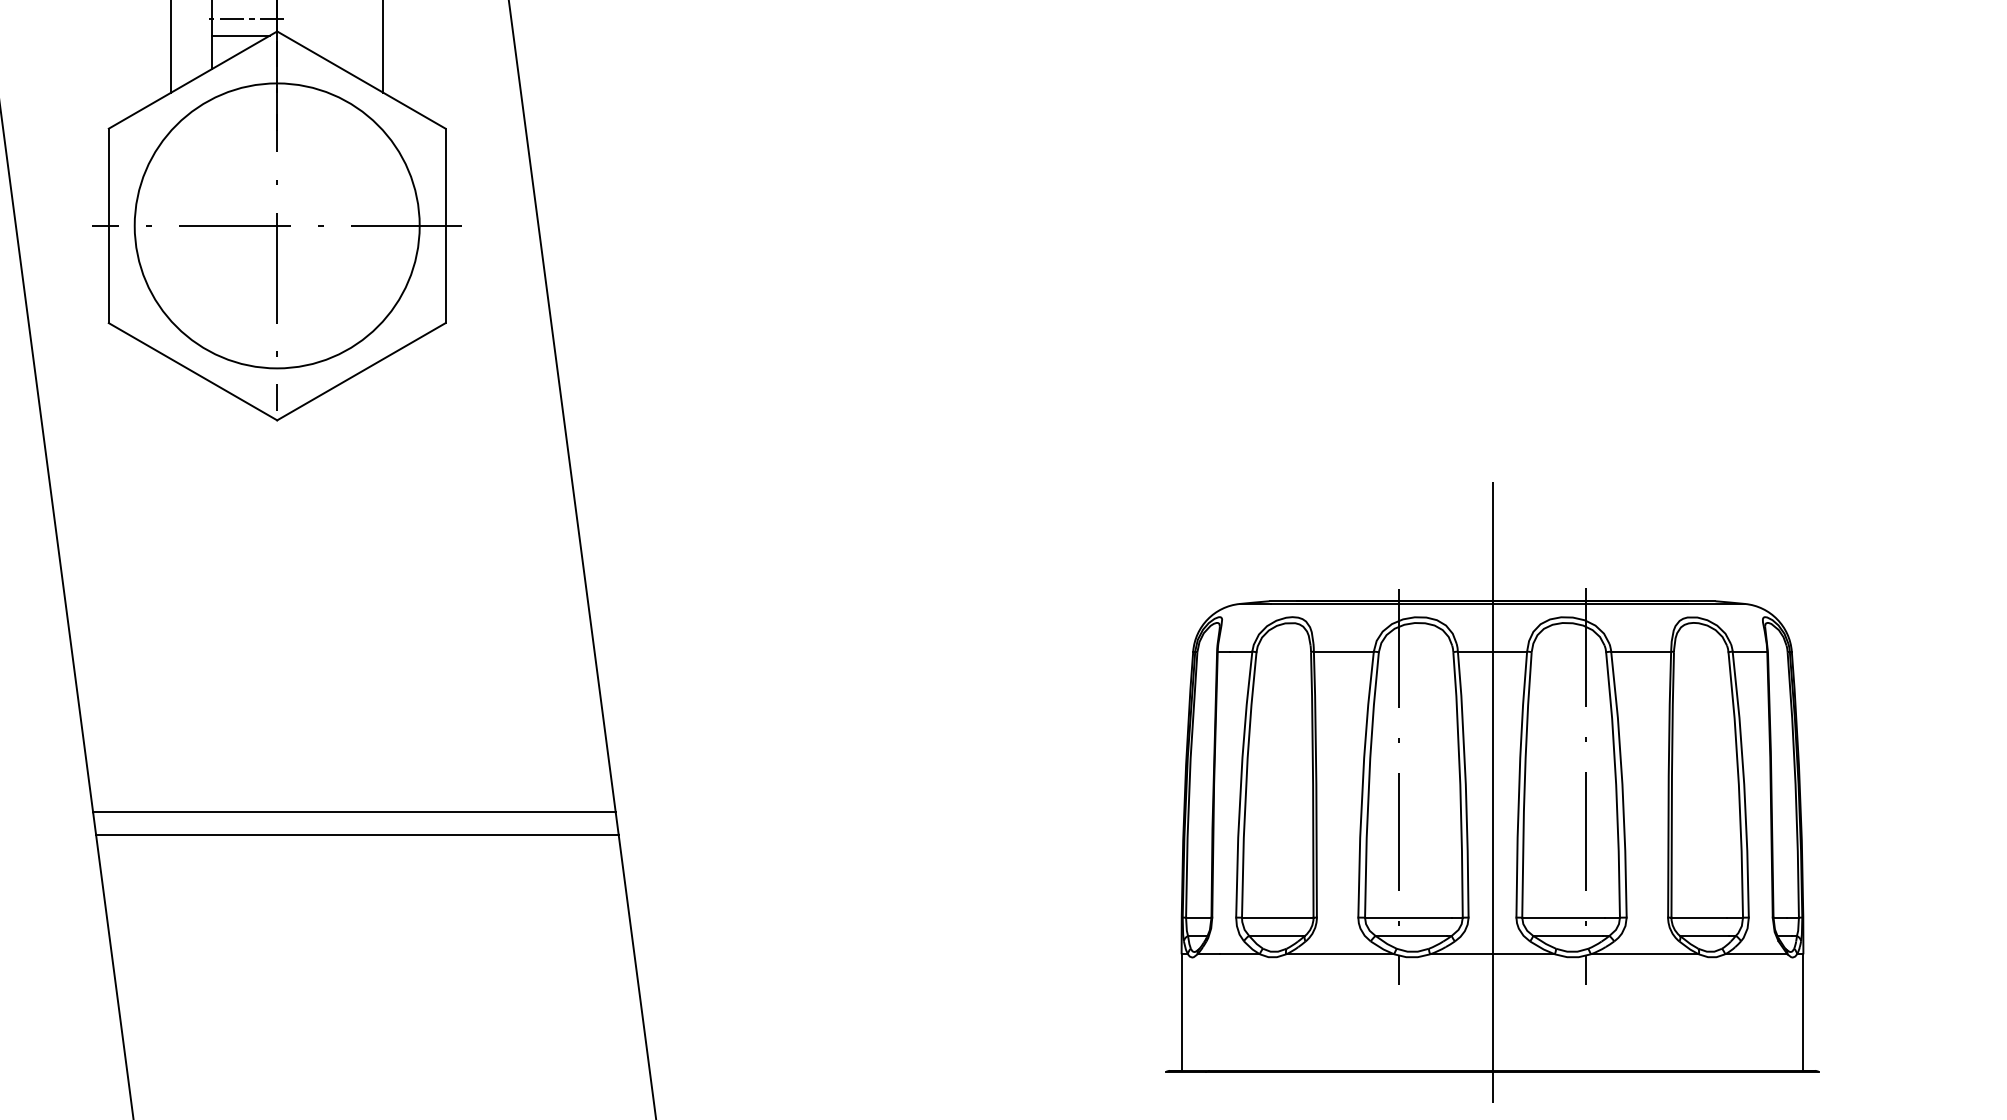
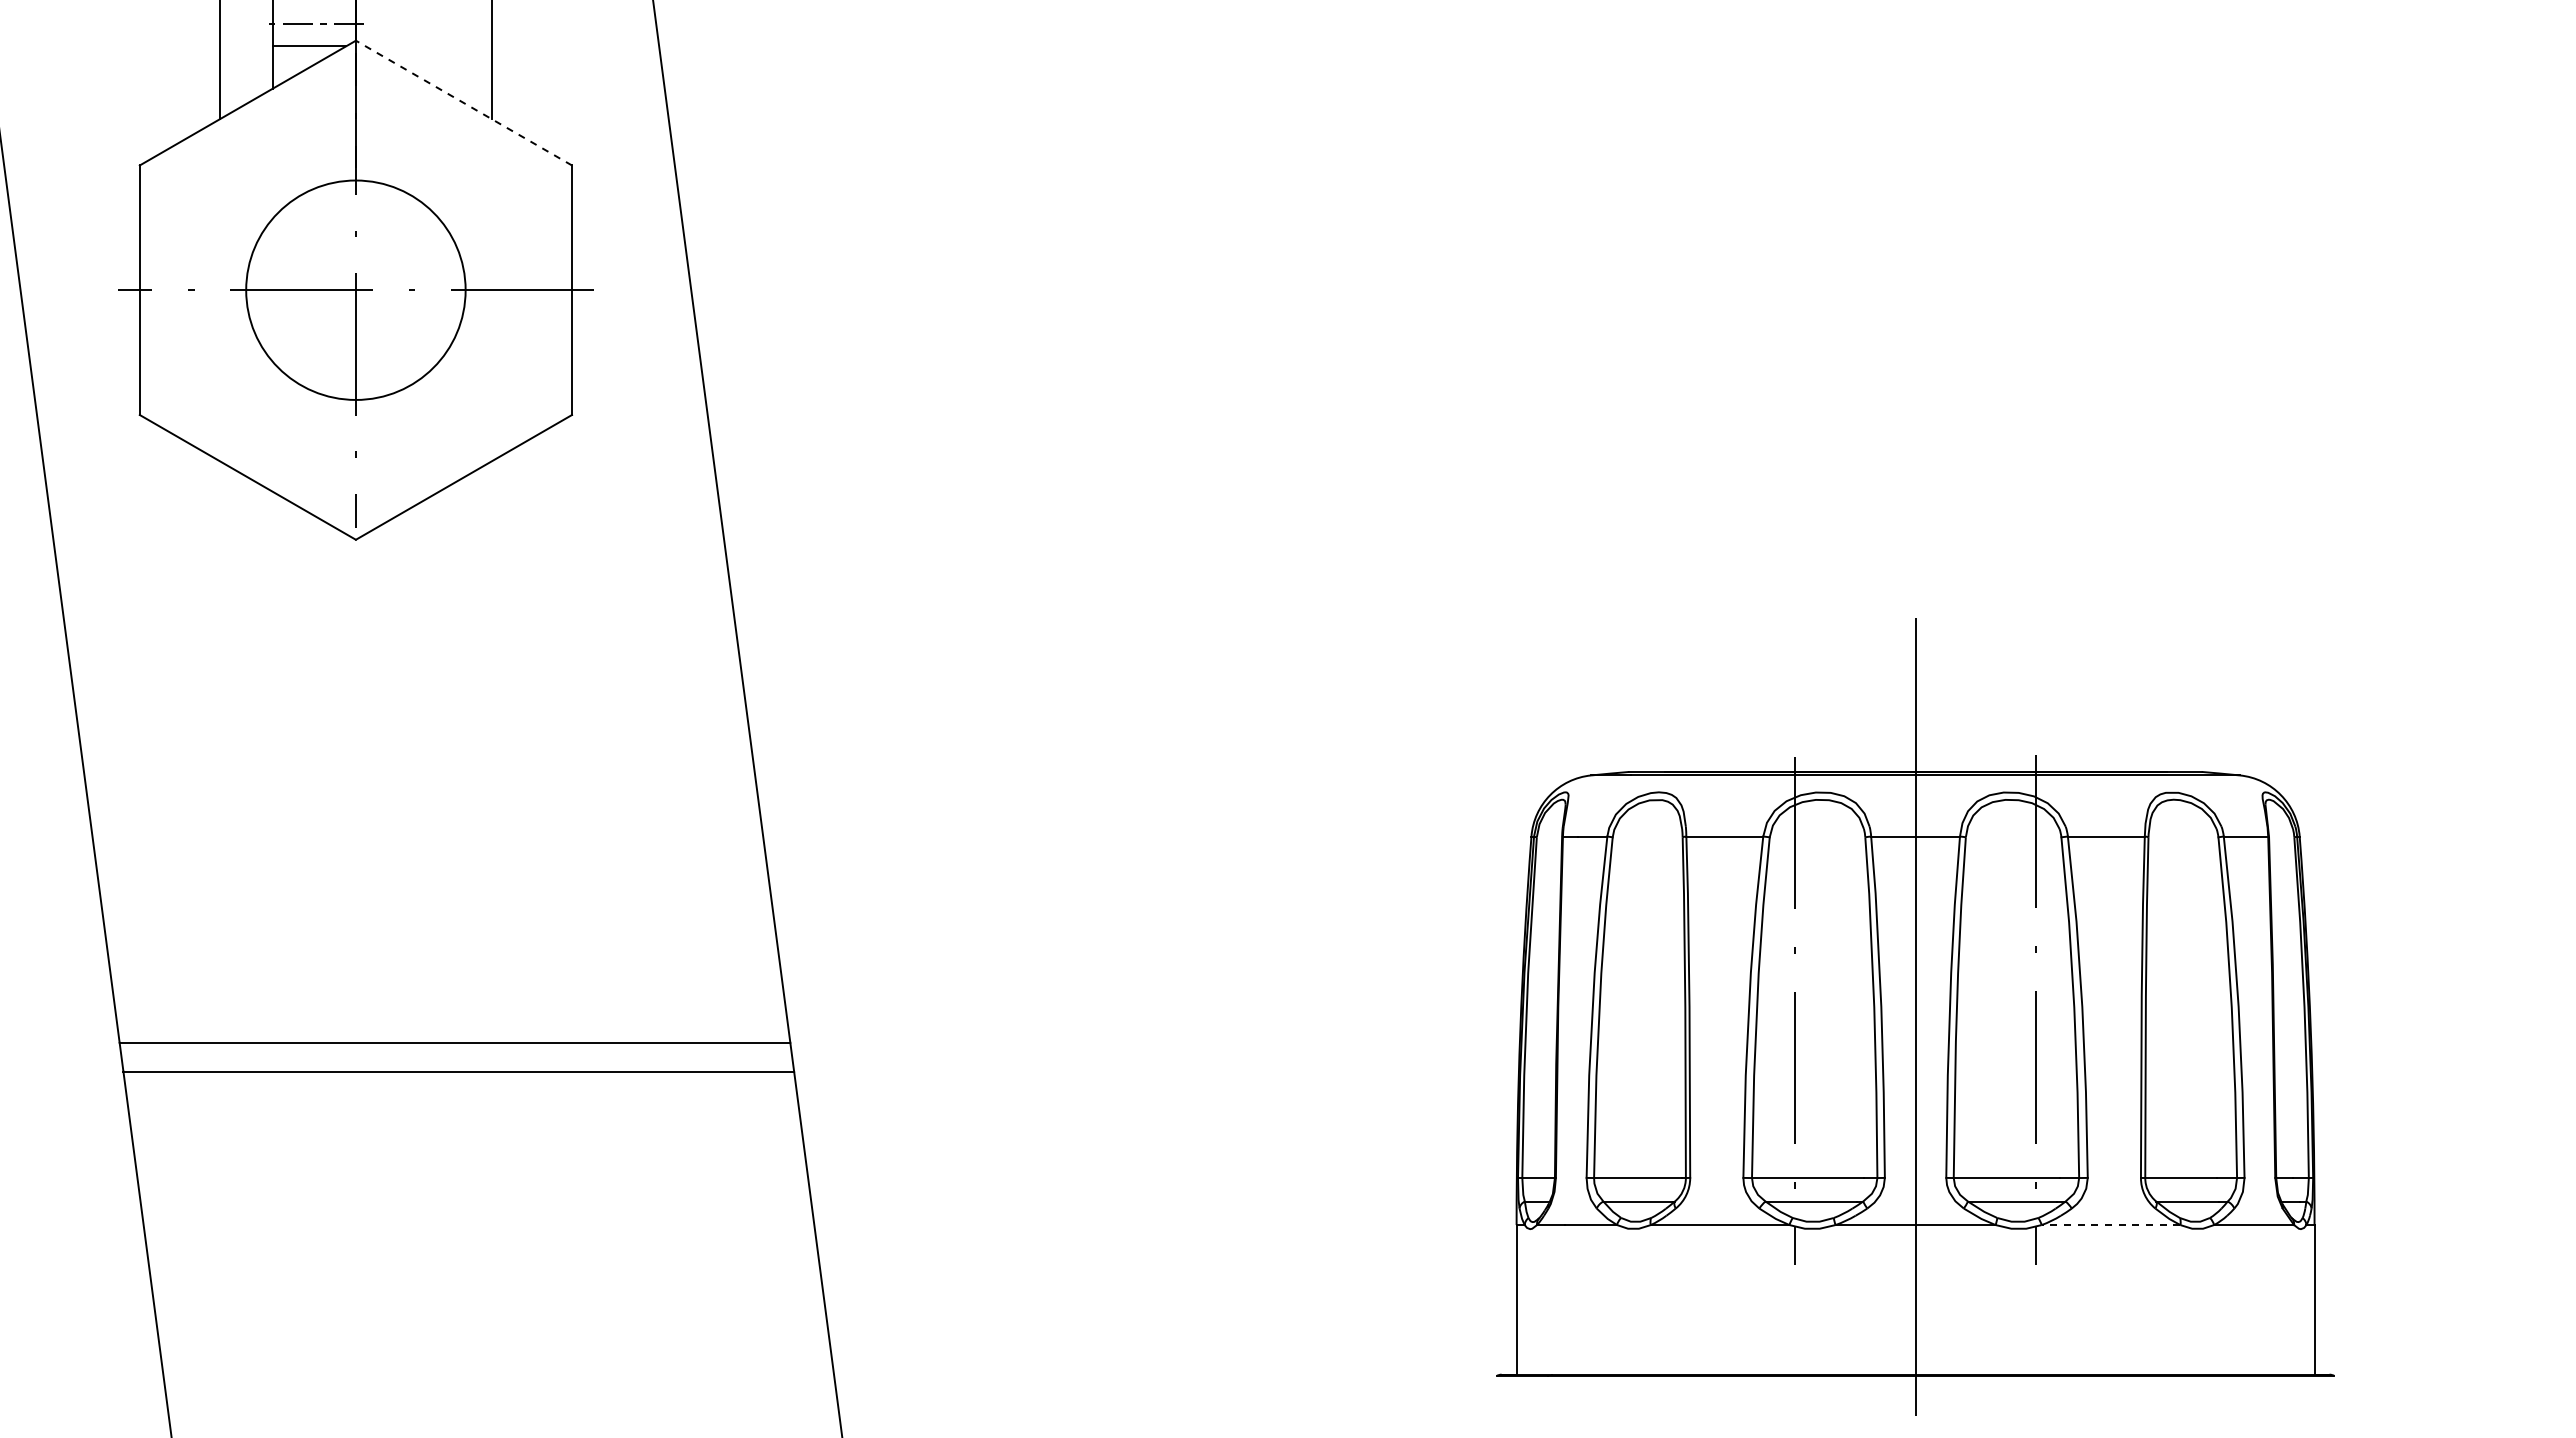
line: (361, 80) -> (463, 103), solid -> dashed
circle: (276, 226) -> (355, 290), size x0.6
line: (1644, 954) -> (2110, 1225), solid -> dashed

